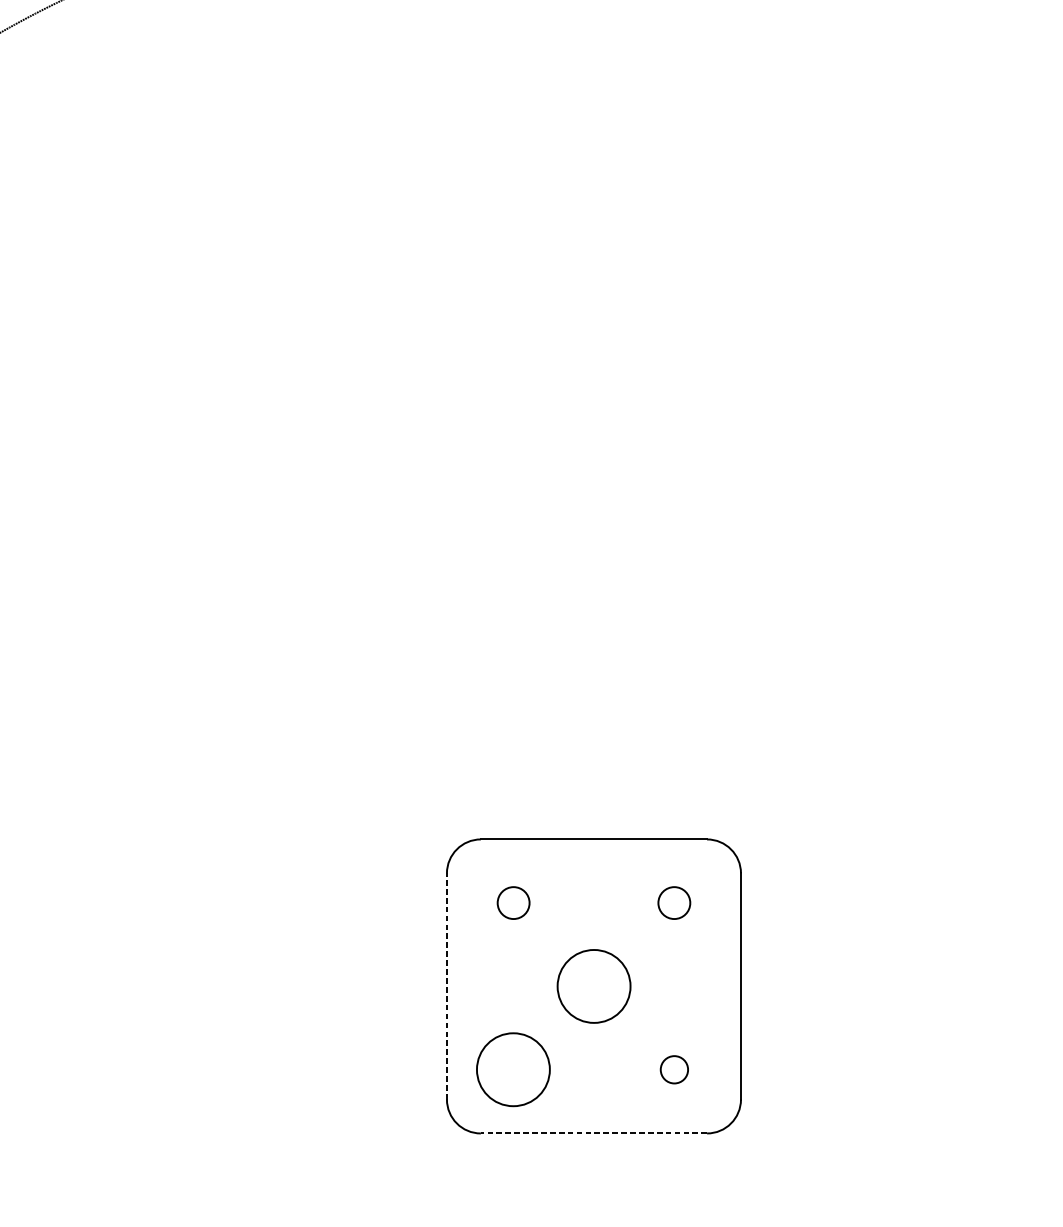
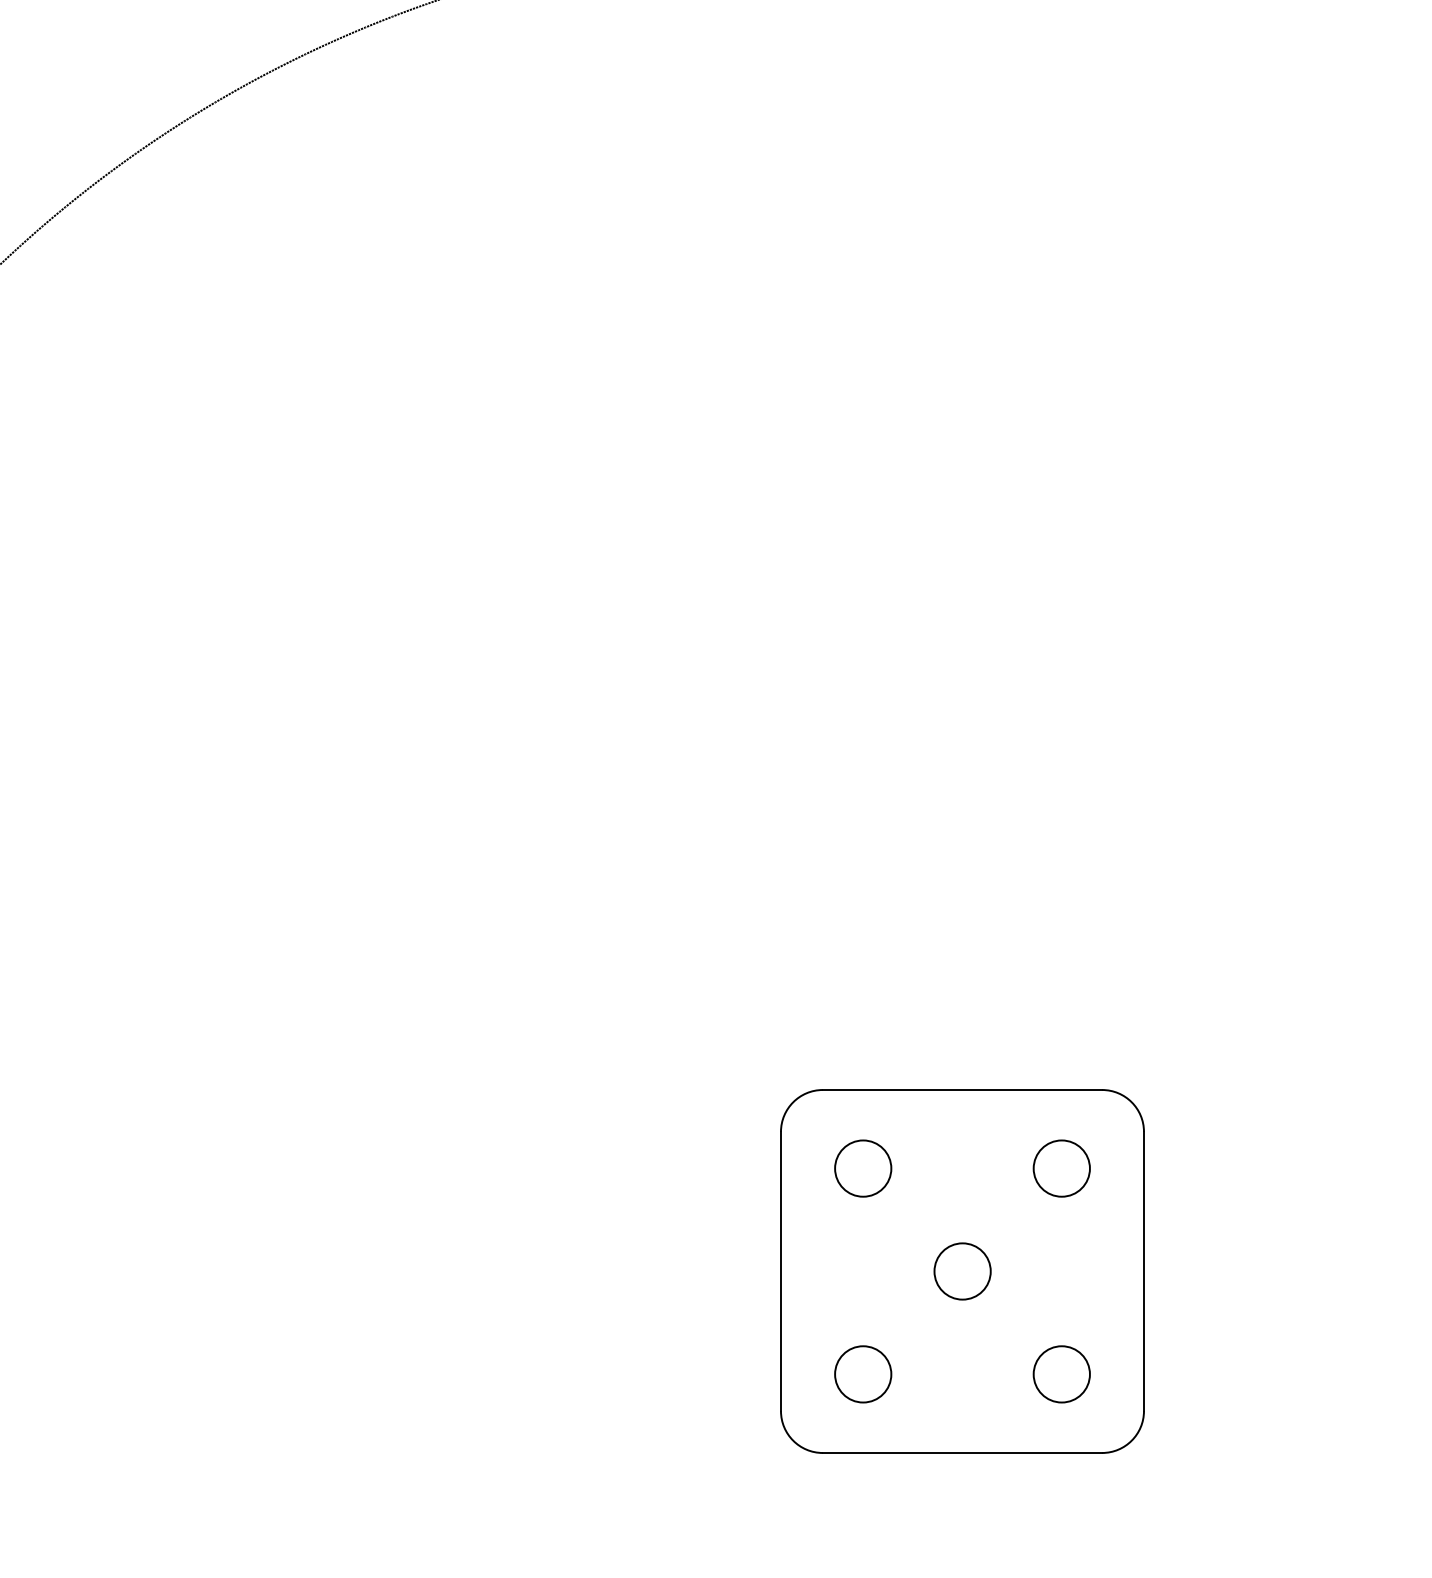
circle: (513, 903) -> (863, 1168), size x1.43
circle: (674, 903) -> (1061, 1168), size x1.43
line: (446, 986) -> (780, 1271), dashed -> solid
circle: (593, 986) -> (962, 1271), size x0.62
circle: (513, 1069) -> (863, 1374), size x0.62
circle: (674, 1069) -> (1061, 1374), size x1.67
line: (593, 1133) -> (962, 1452), dashed -> solid

